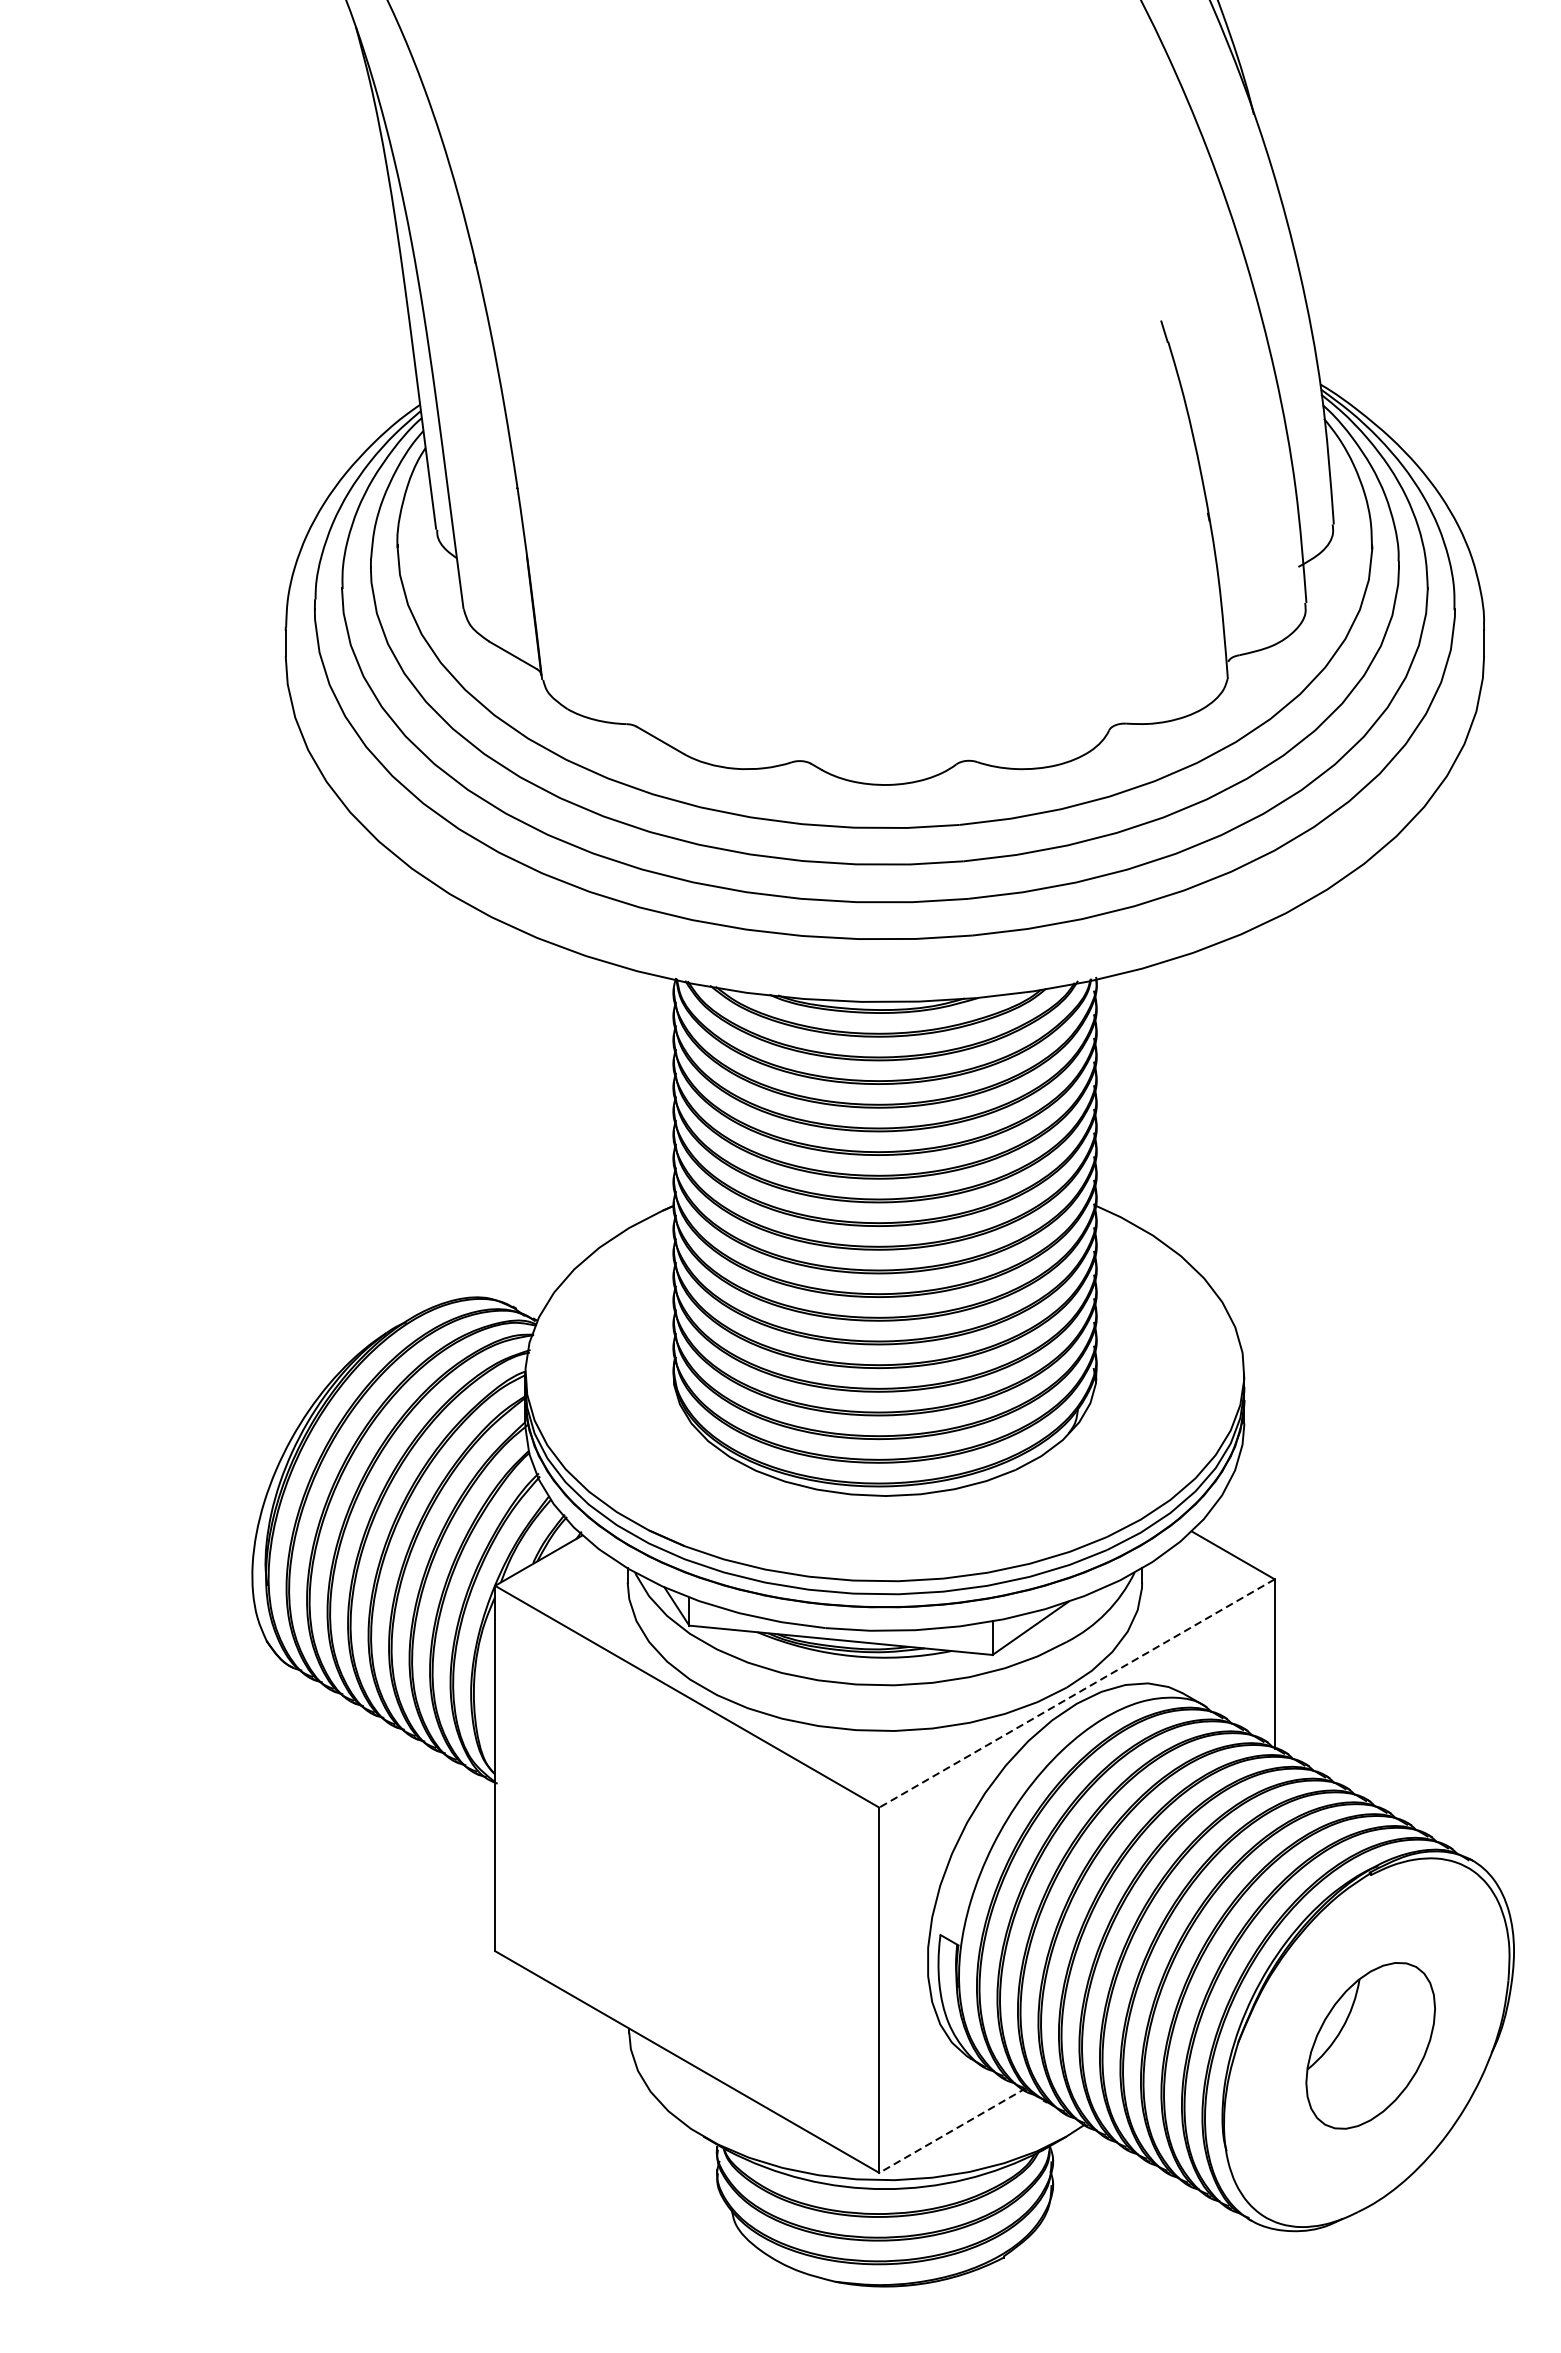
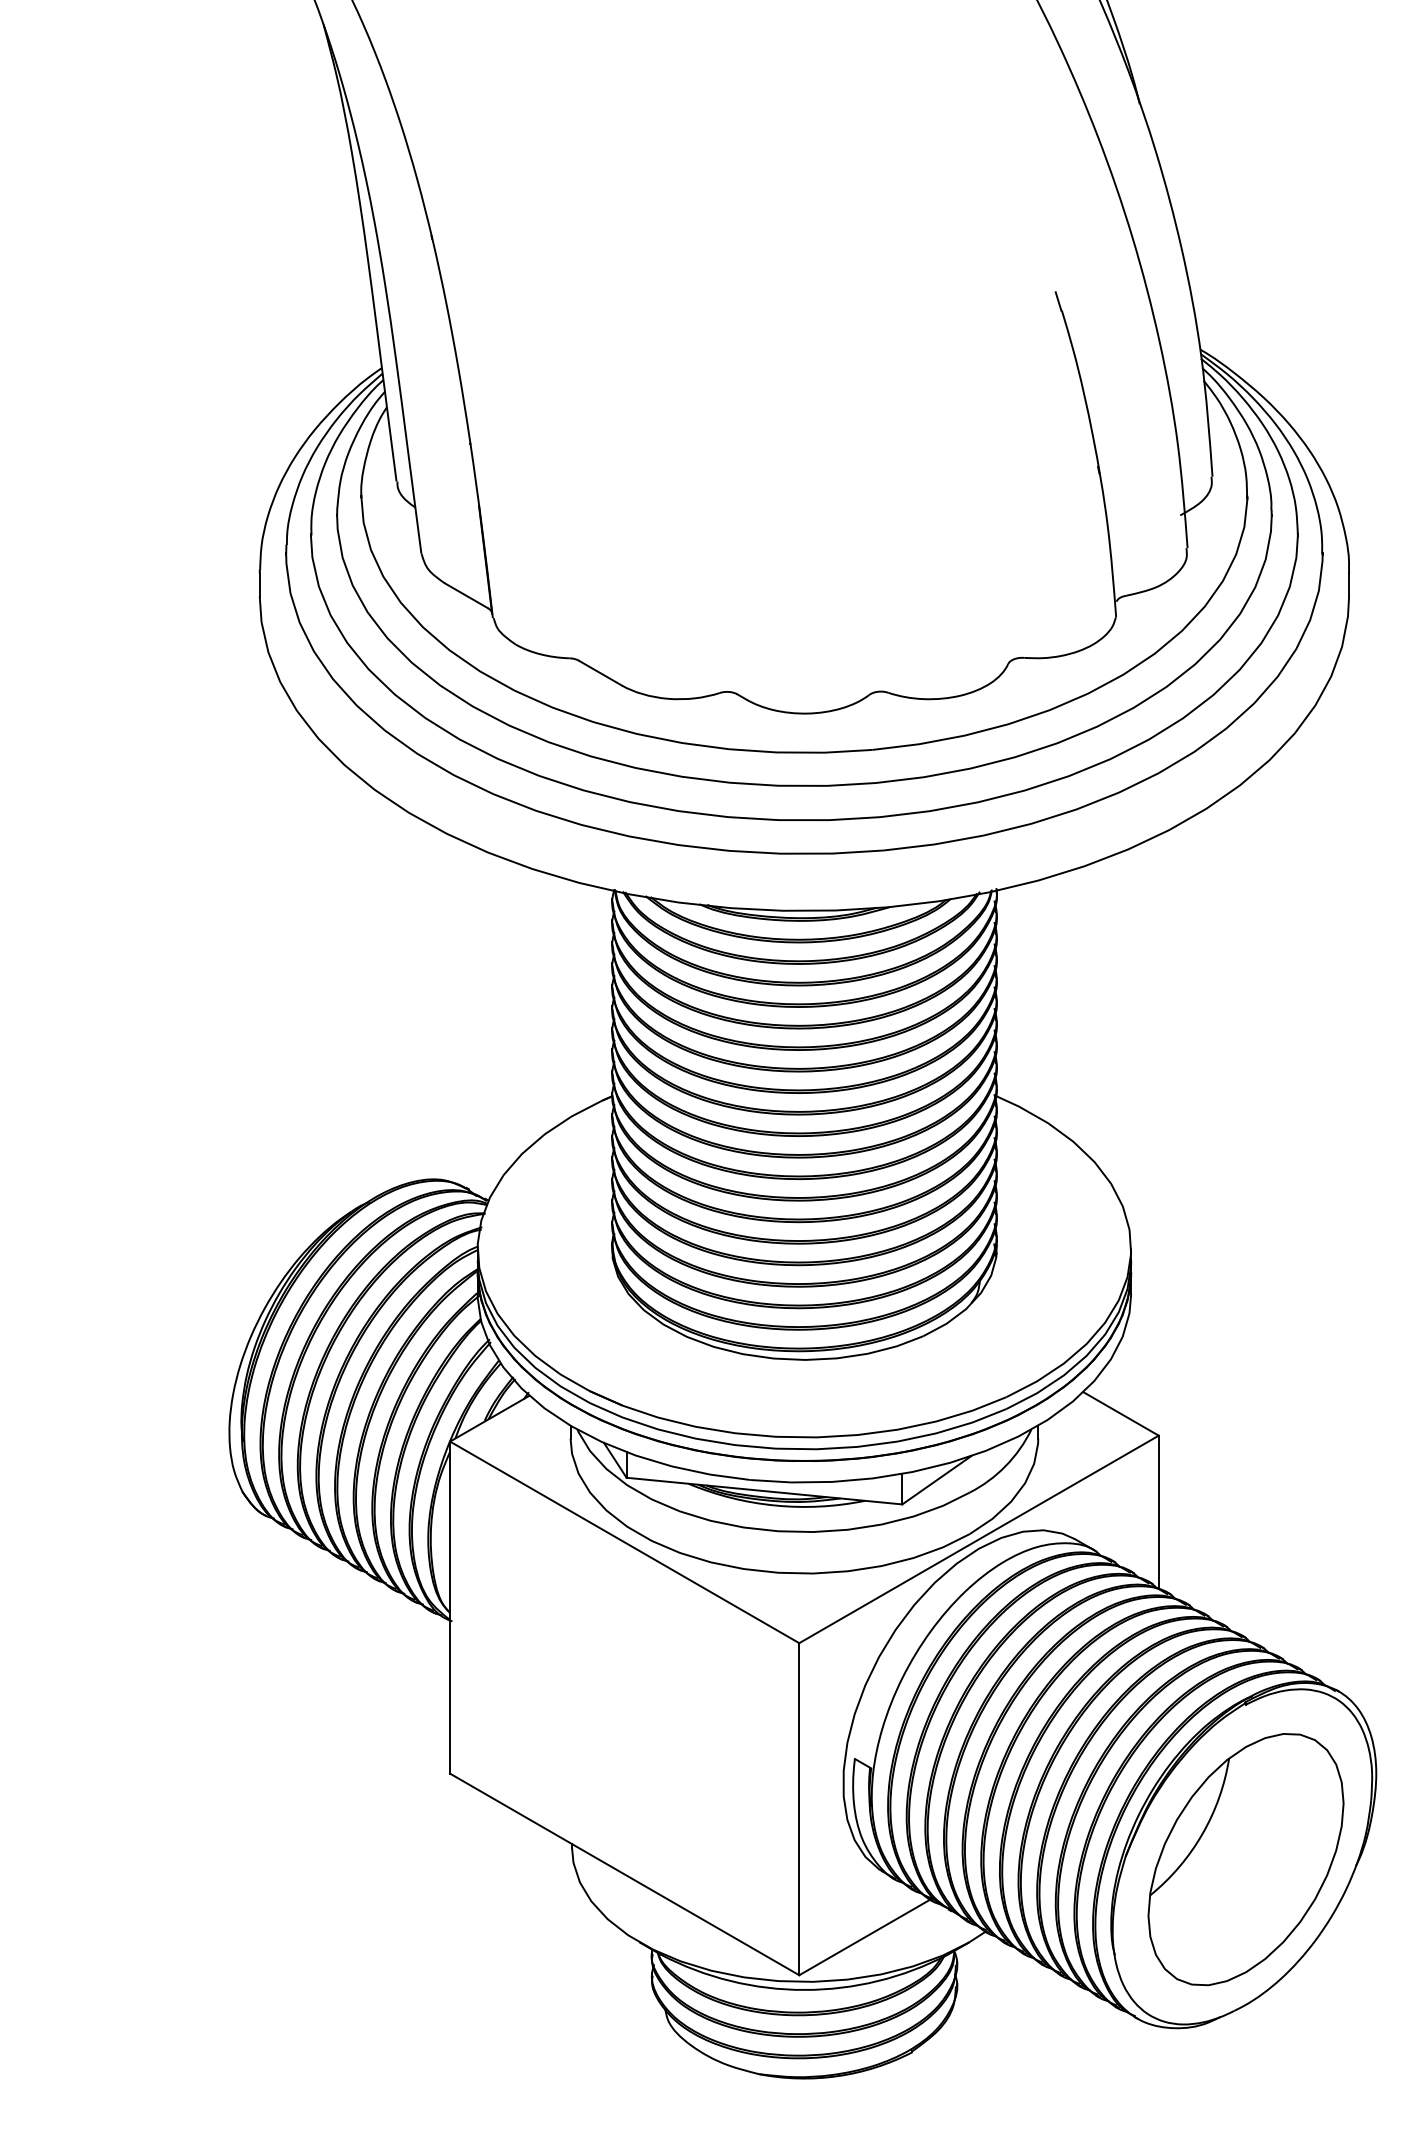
line: (1077, 1693) -> (979, 1539), dashed -> solid
part: (1370, 2045) -> (1245, 1859), size x1.67
line: (952, 2130) -> (865, 1936), dashed -> solid

